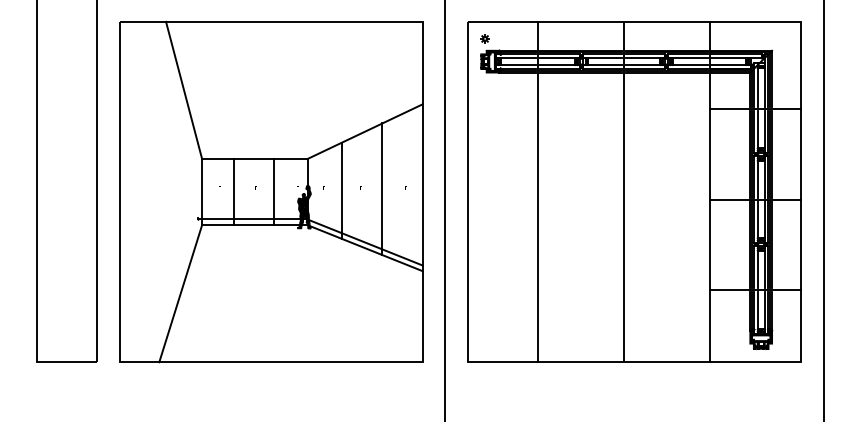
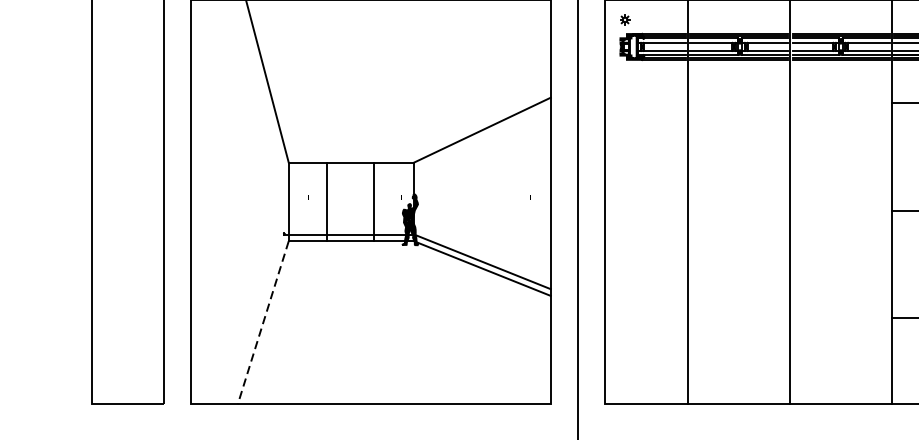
line: (382, 189) -> (503, 198), removed
line: (341, 190) -> (454, 200), removed
line: (180, 293) -> (263, 322), solid -> dashed

